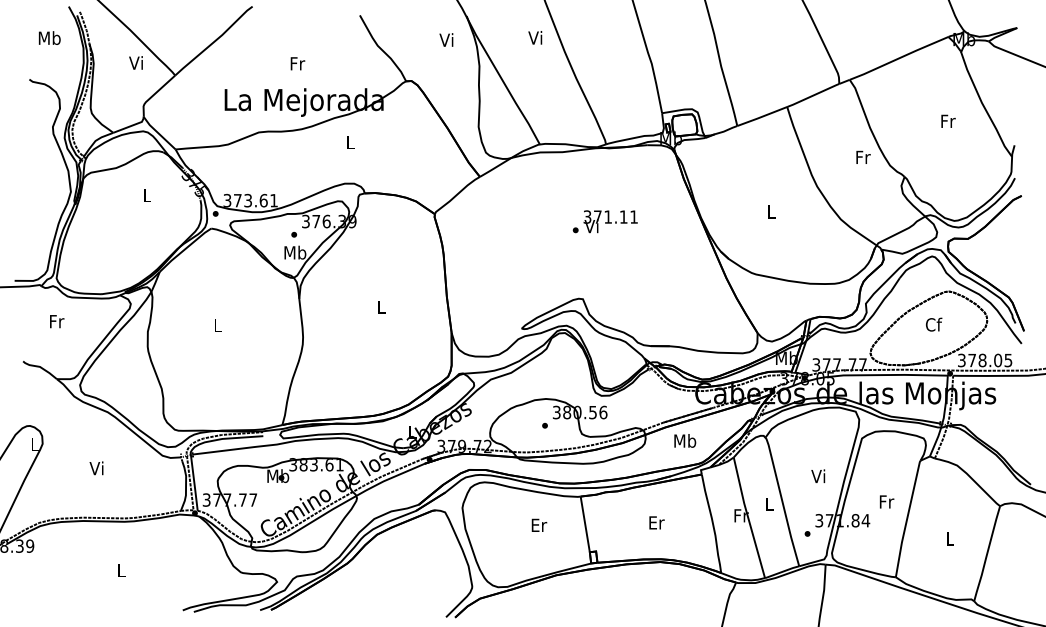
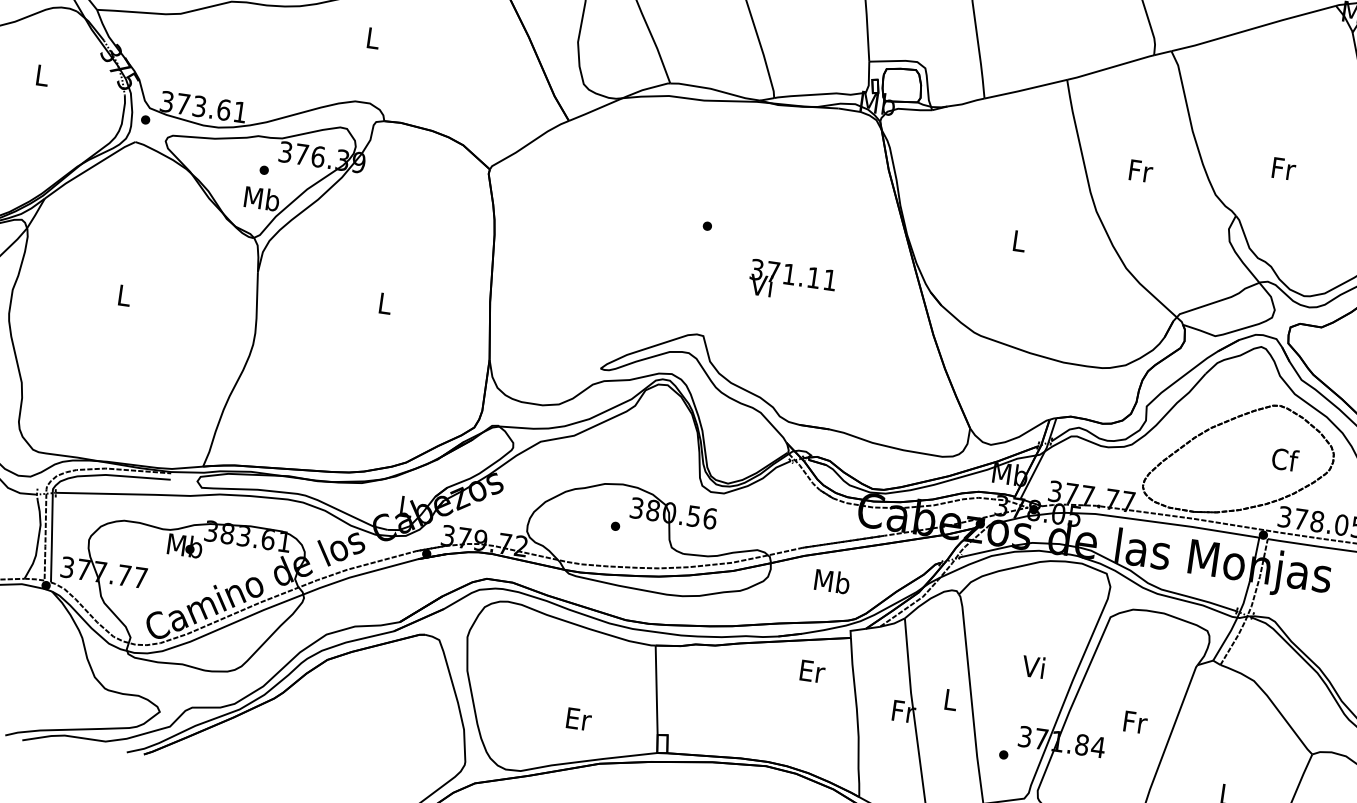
text: (948, 120) -> (1284, 167), moved
text: (863, 156) -> (1141, 169), moved
text: (610, 221) -> (792, 281), moved
text: (934, 324) -> (1286, 459), moved
text: (656, 522) -> (812, 670), moved
text: (539, 524) -> (579, 717), moved

